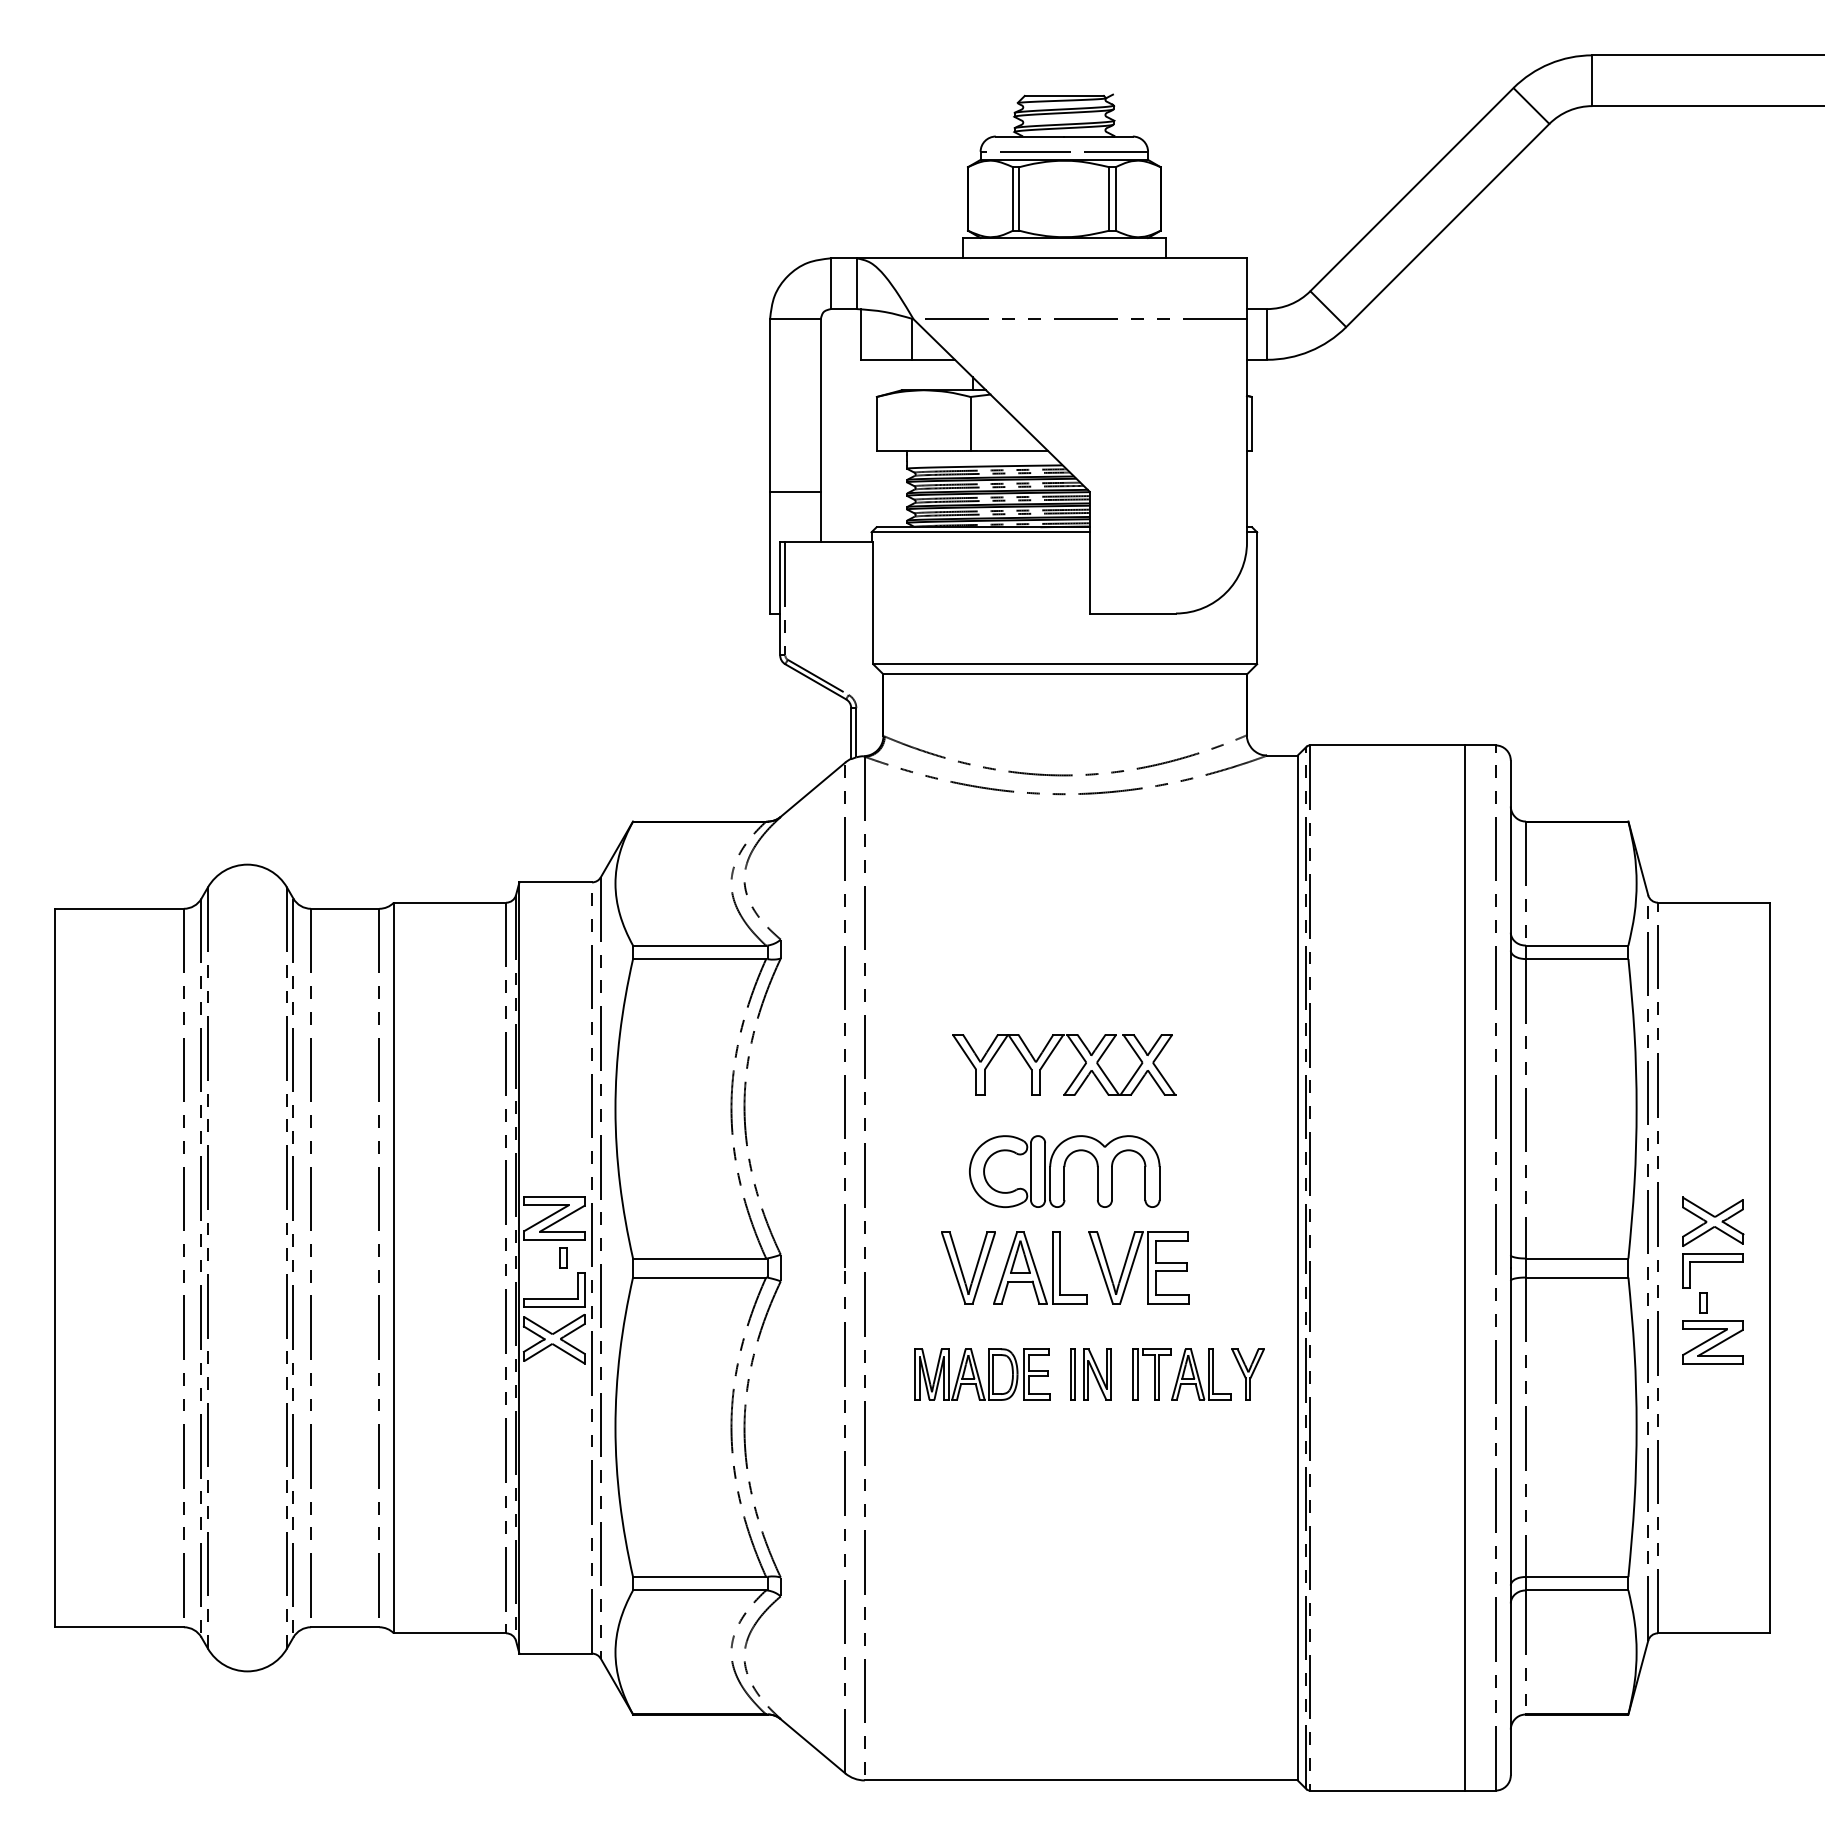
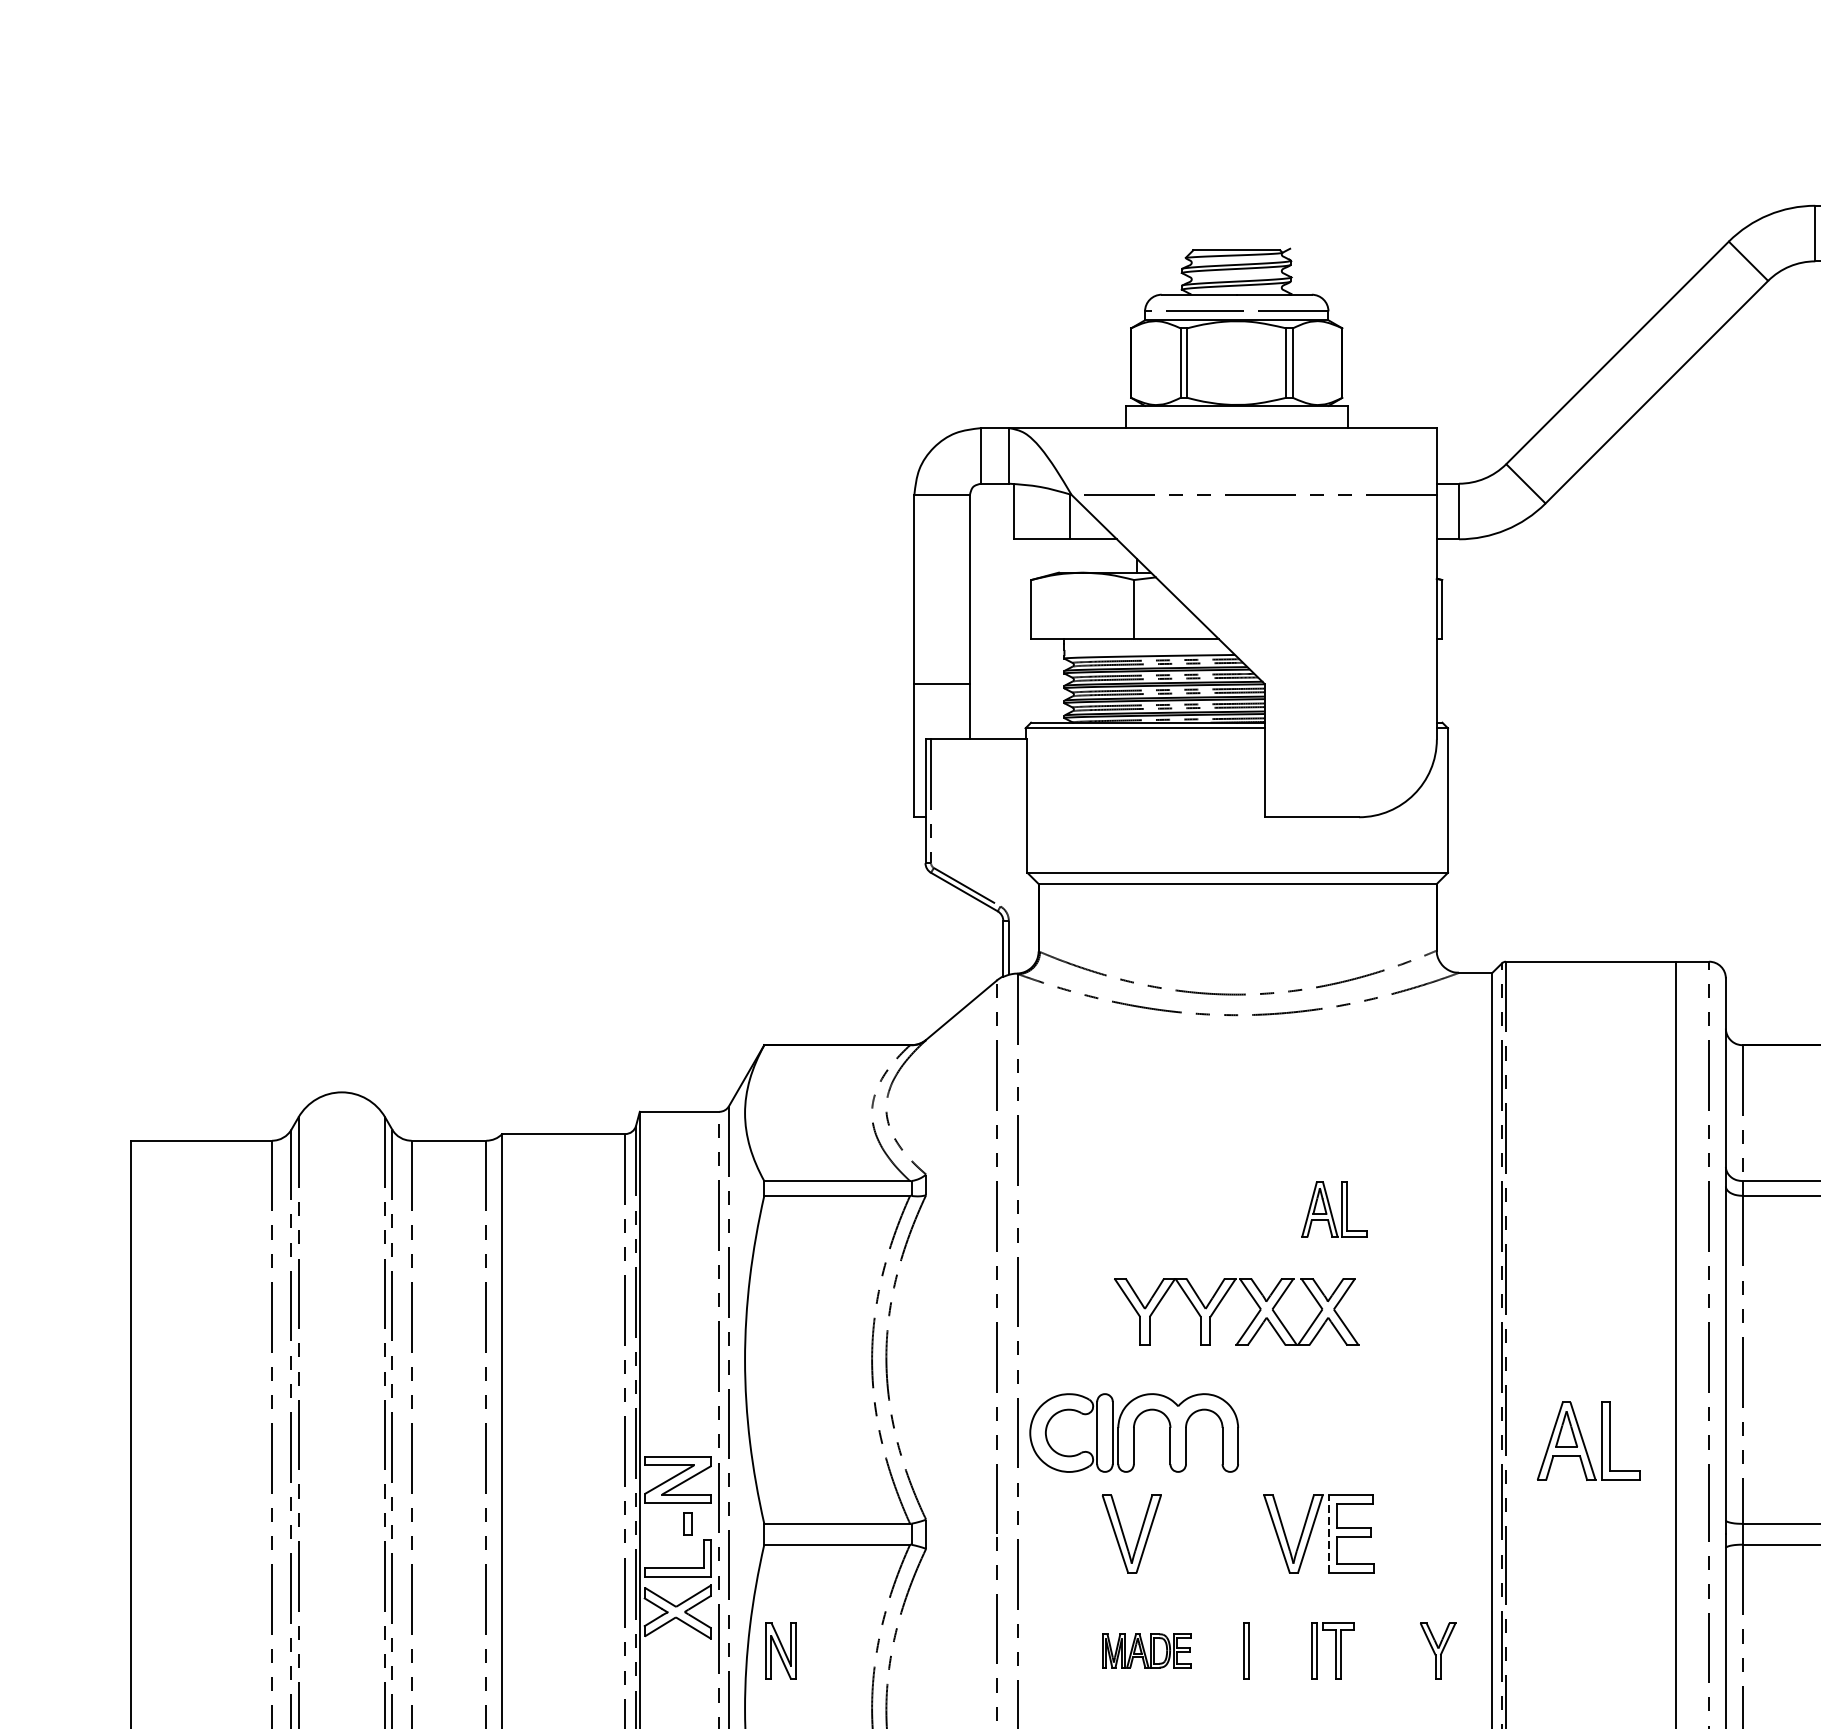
part: (1064, 1171) -> (1133, 1432), moved
part: (1040, 1267) -> (1588, 1440), moved
line: (1148, 1268) -> (1328, 1534), solid -> dashed
part: (982, 1374) -> (1147, 1650), size x0.6
part: (1097, 1374) -> (781, 1650), moved
part: (1201, 1374) -> (1334, 1209), moved

